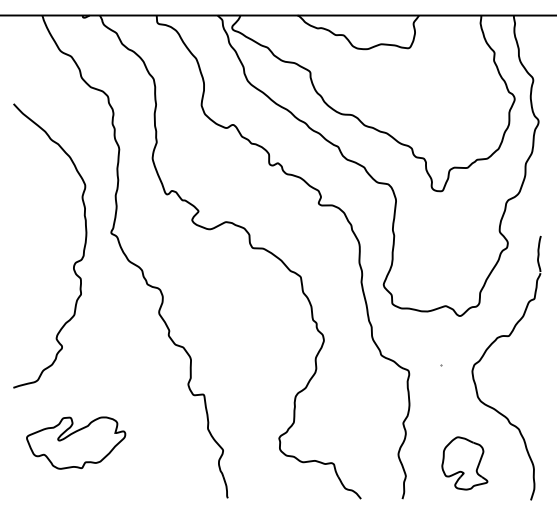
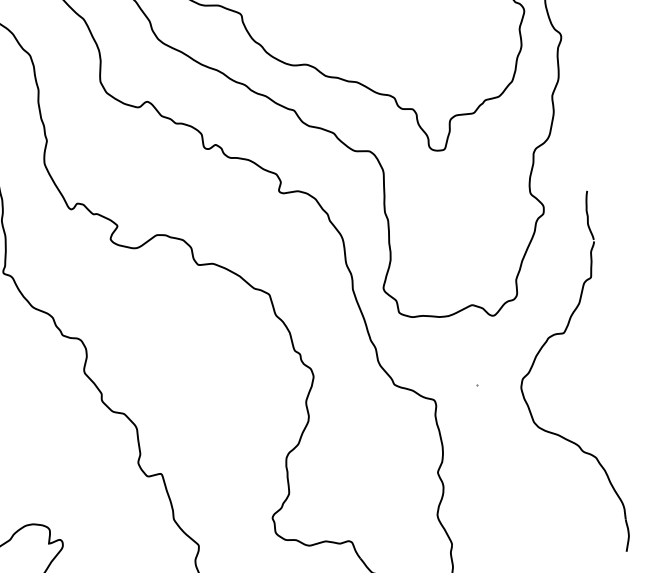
part: (464, 463) -> (529, 515), removed

